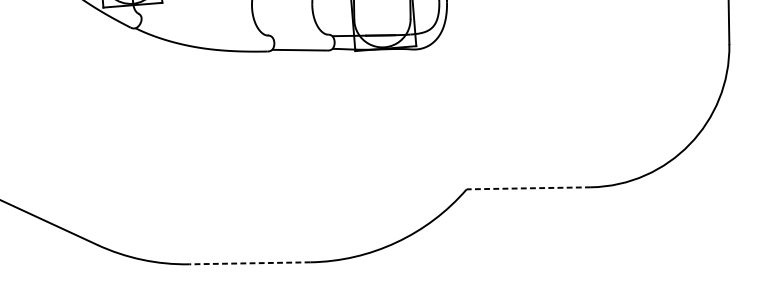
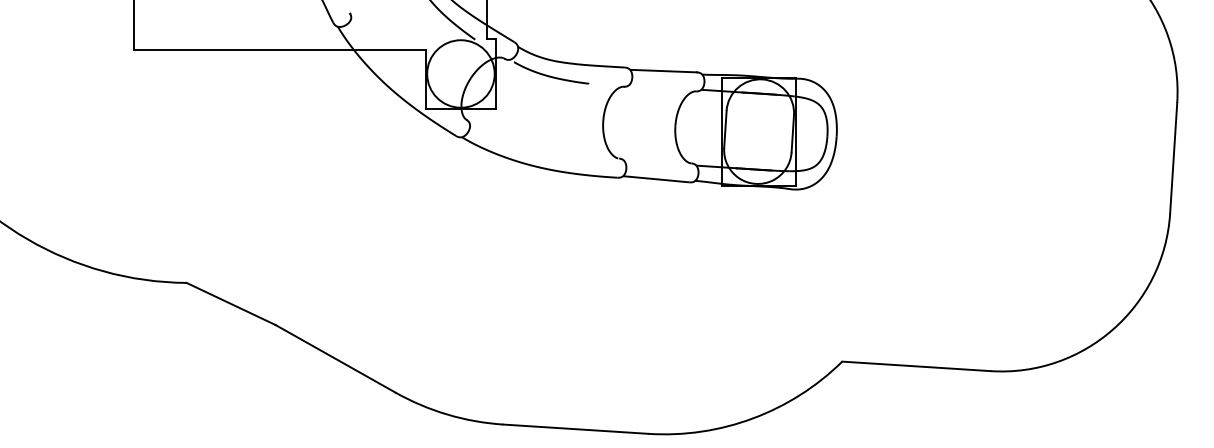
line: (528, 188) -> (916, 366), dashed -> solid
line: (249, 263) -> (575, 429), dashed -> solid

